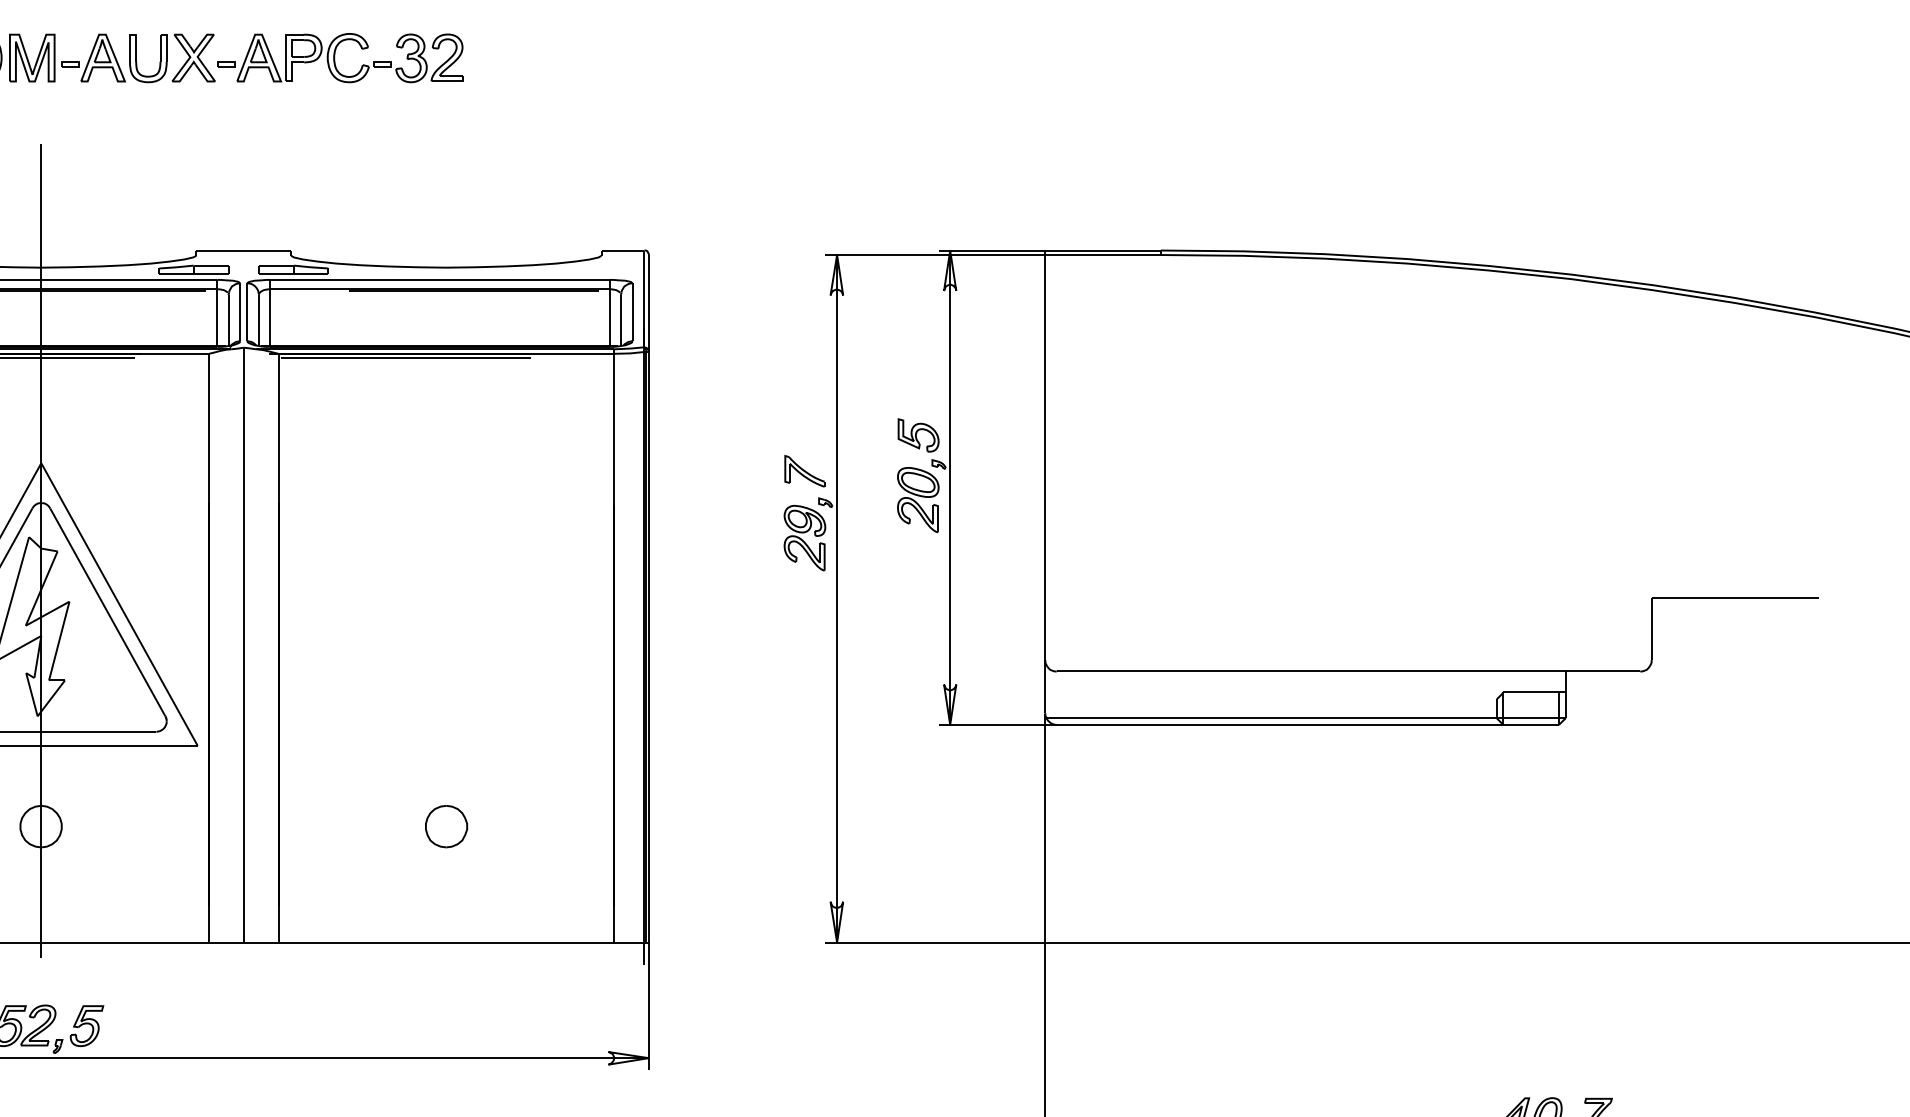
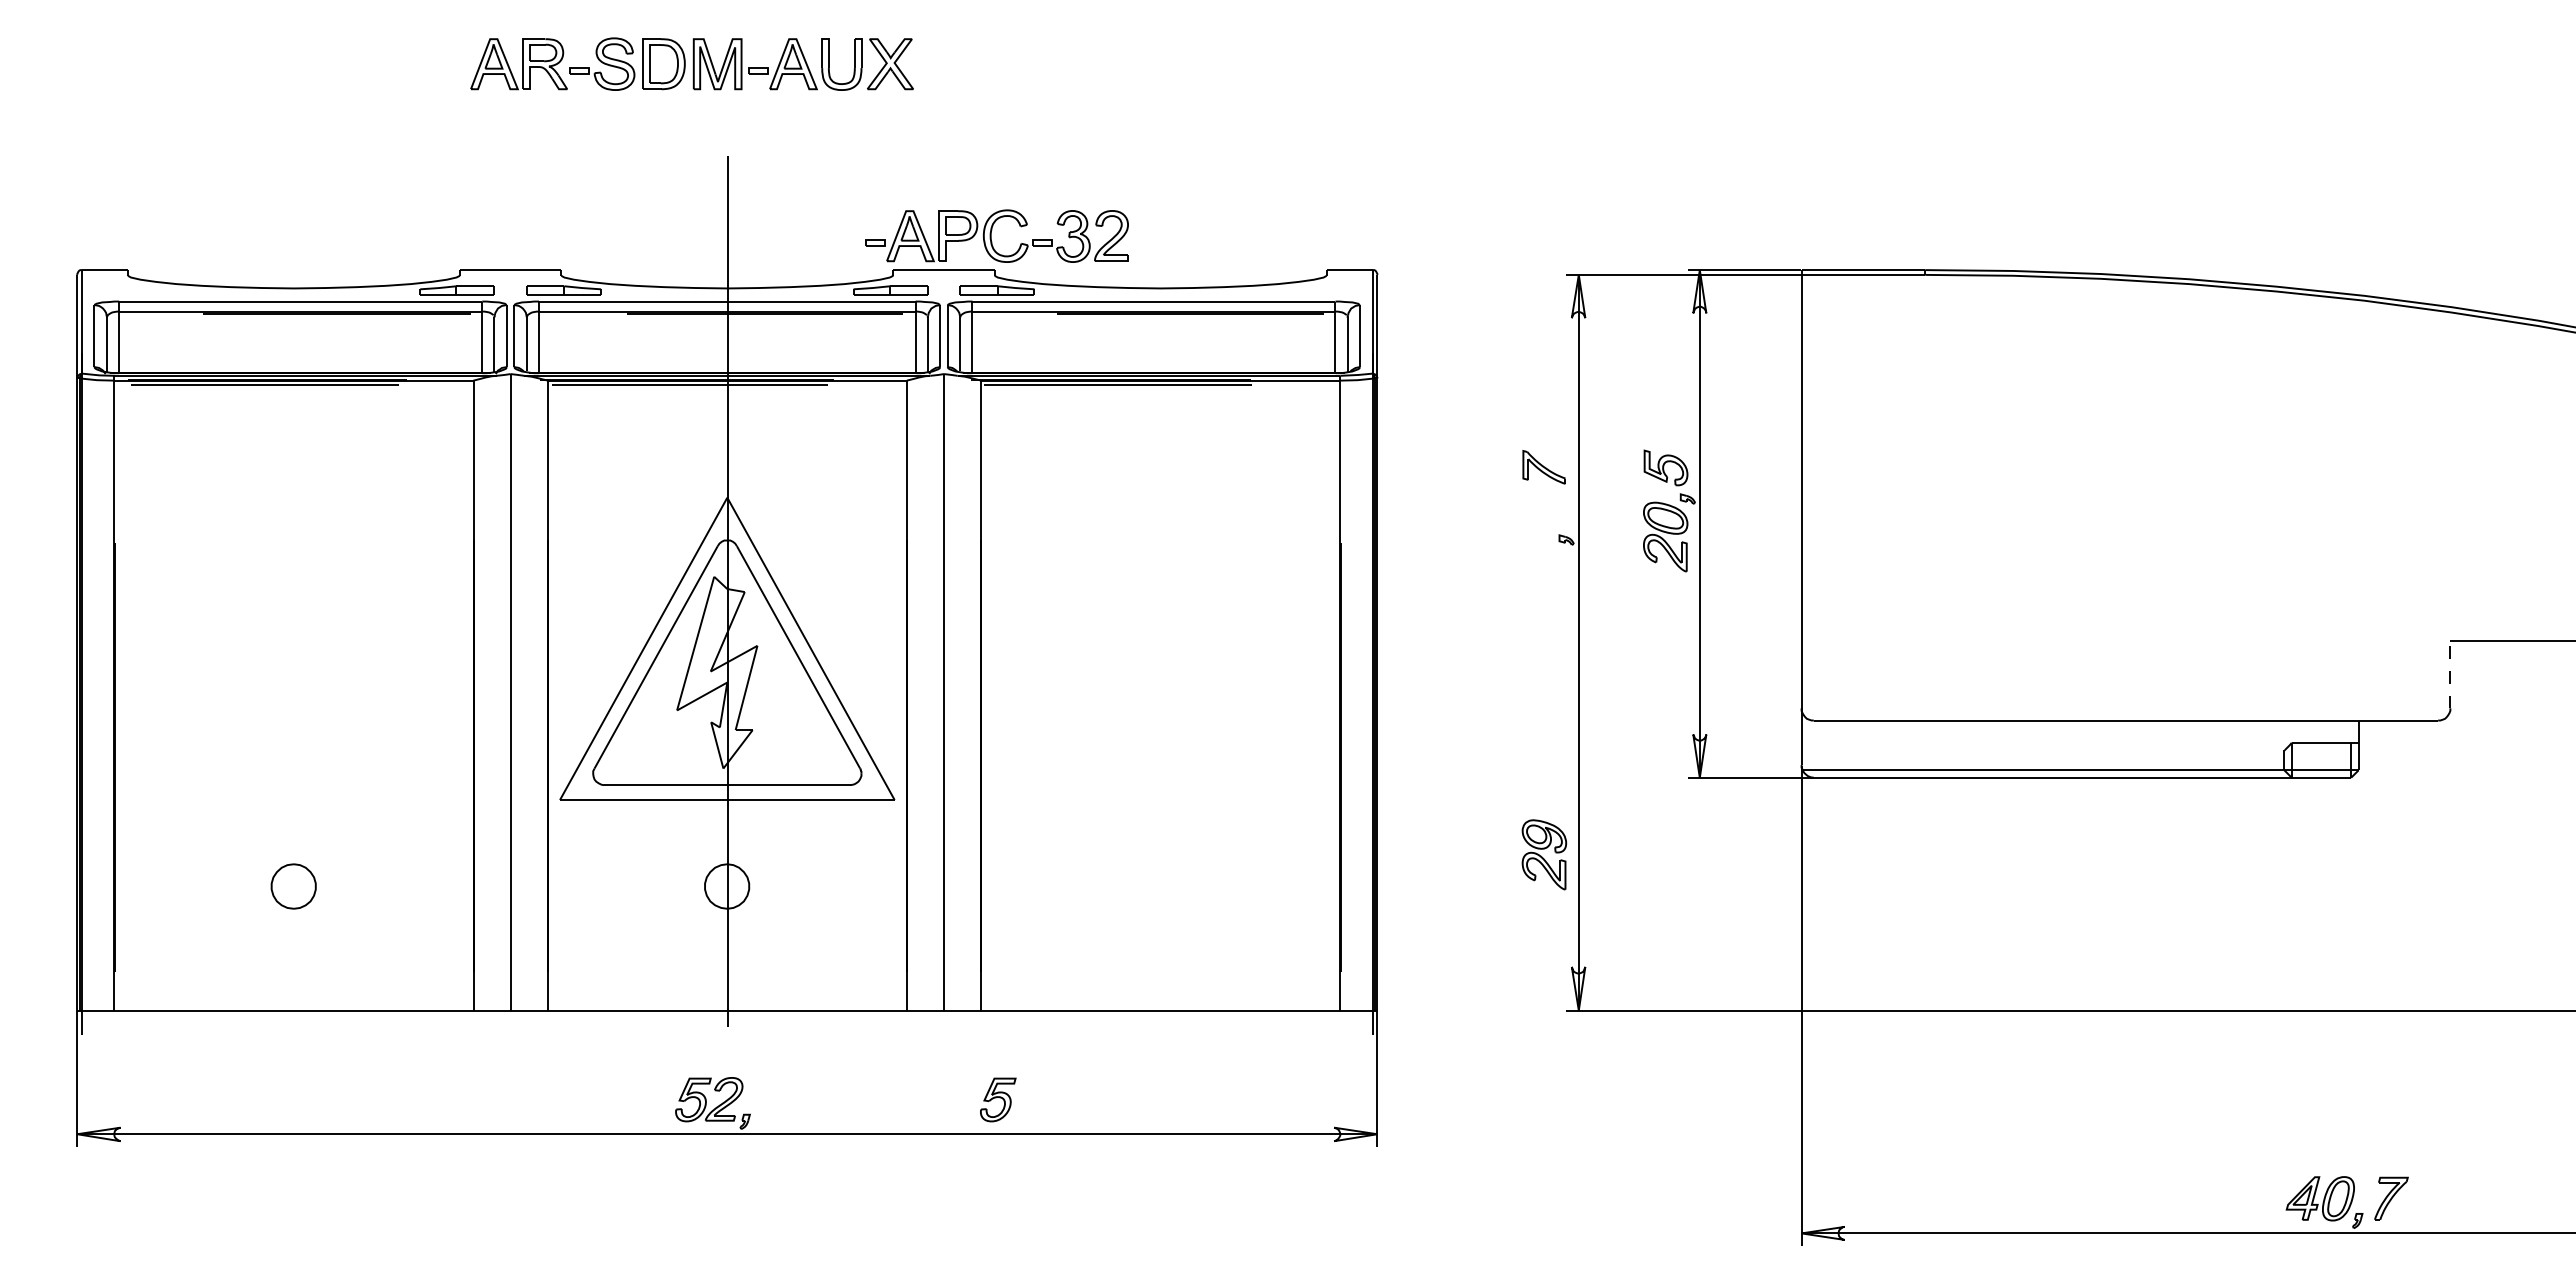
part: (339, 57) -> (996, 235), moved
part: (804, 471) -> (1543, 467), moved
part: (805, 537) -> (1544, 854), moved
line: (1651, 628) -> (2450, 674), solid -> dashed
part: (446, 826) -> (1160, 886), removed
part: (87, 1025) -> (998, 1099), moved

